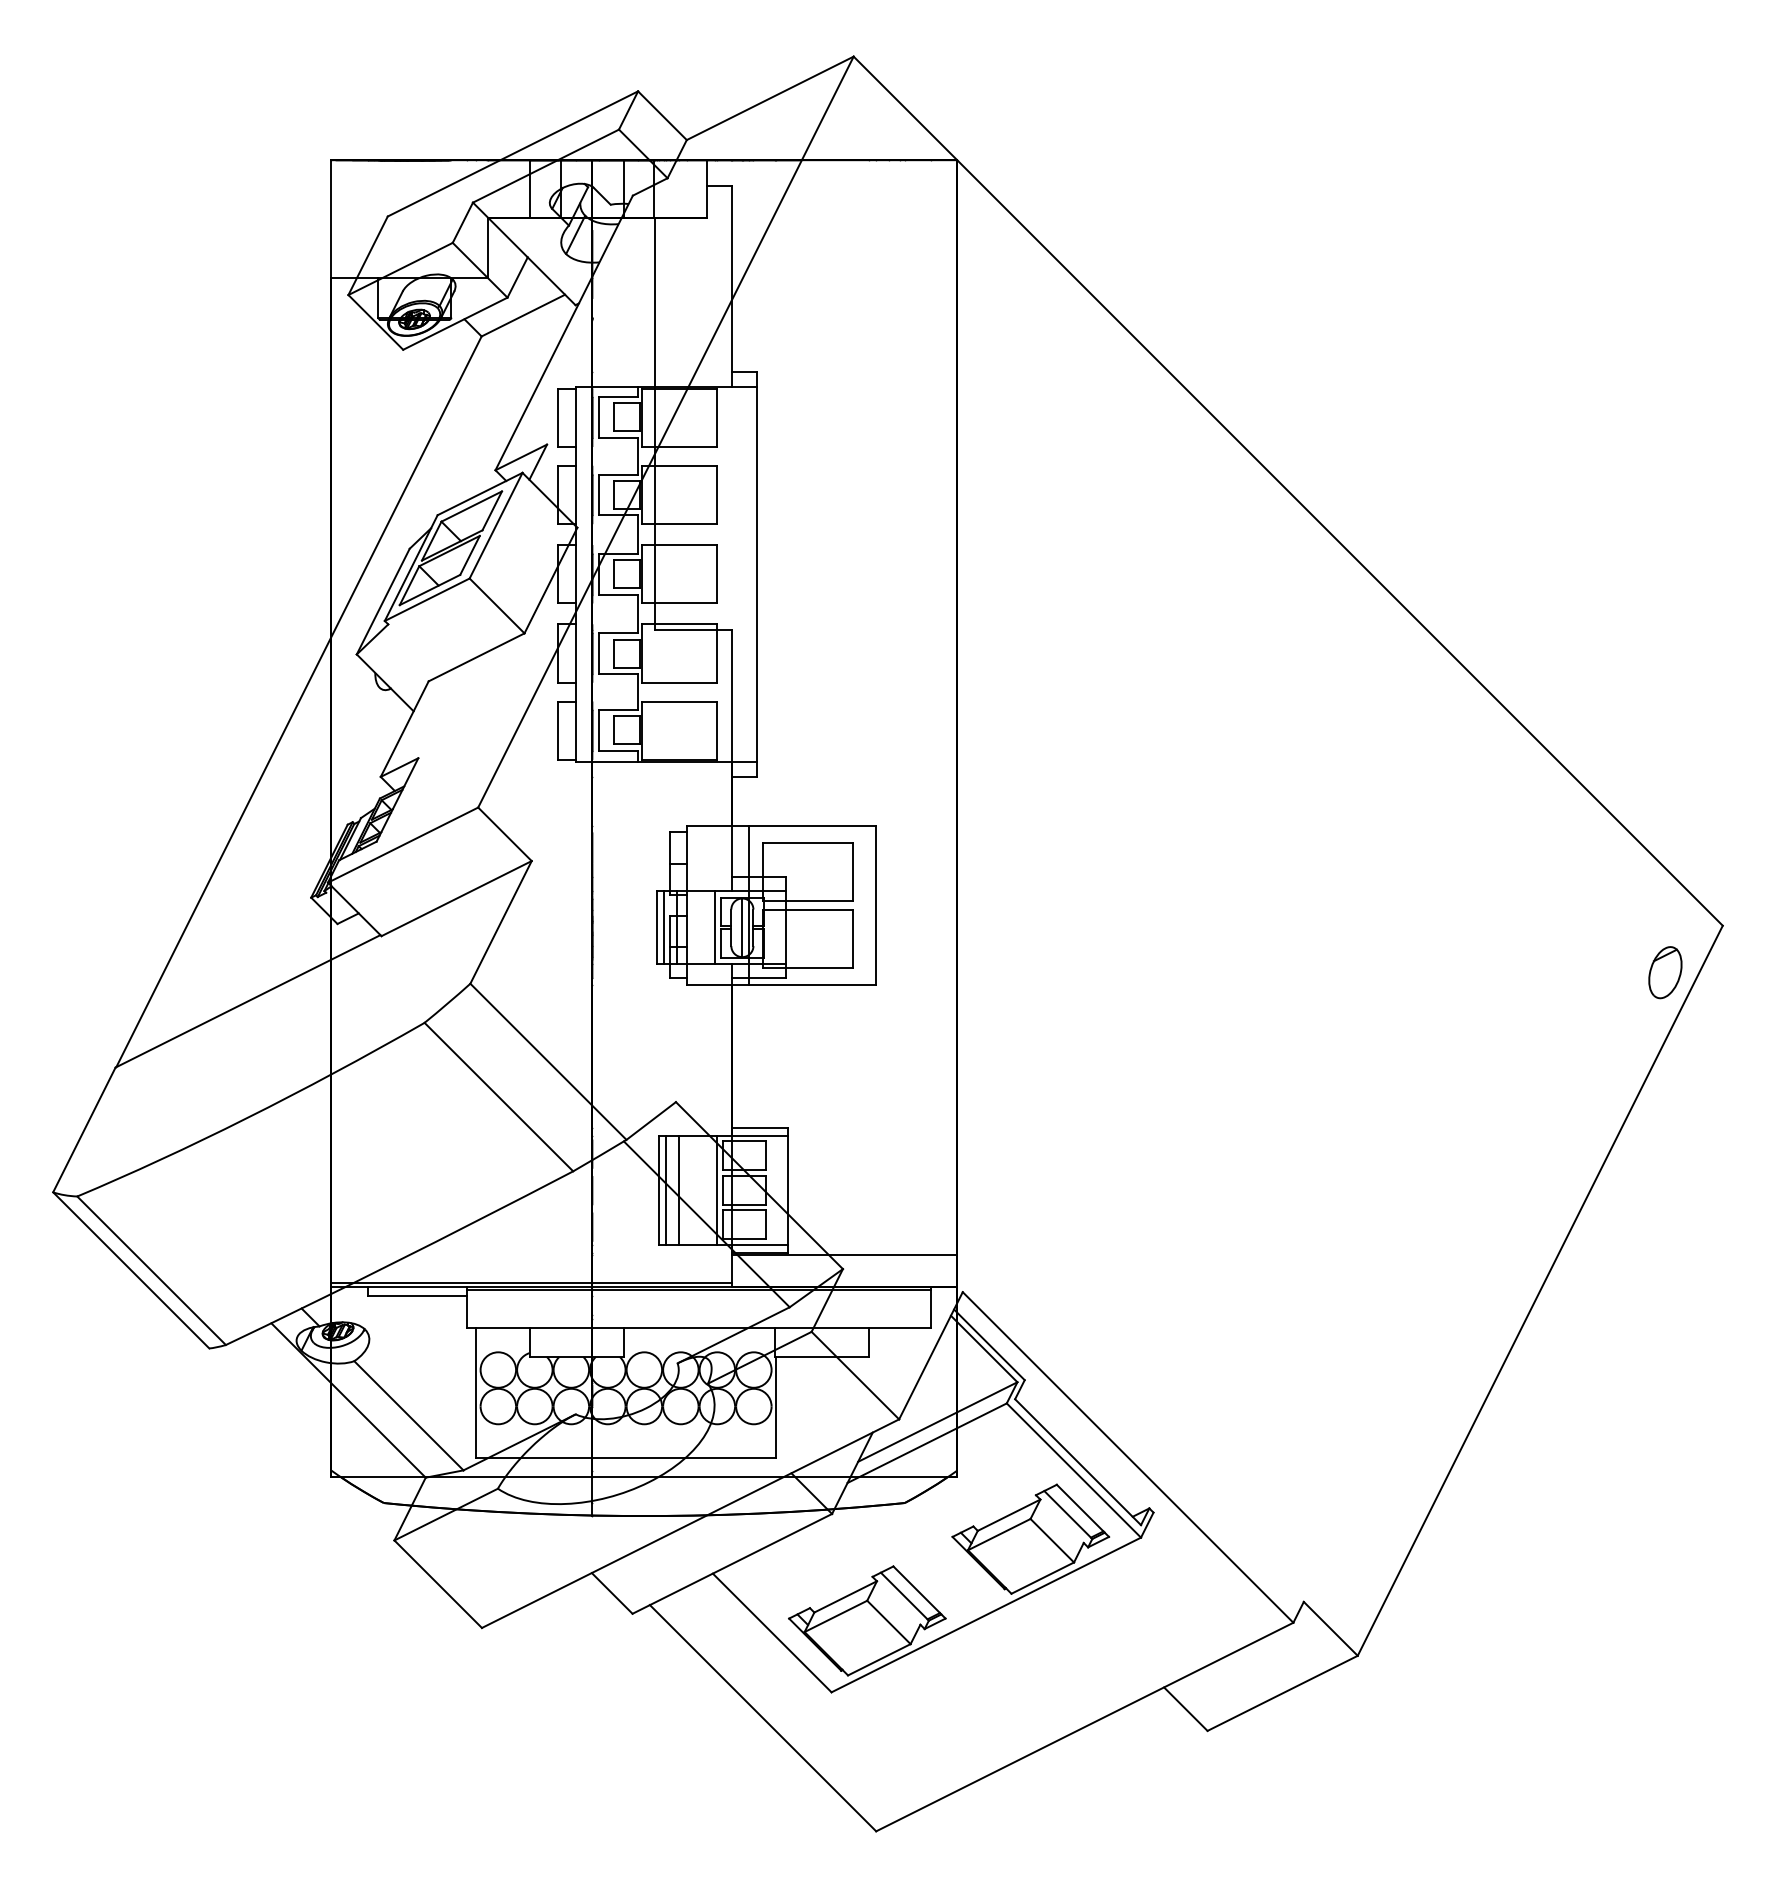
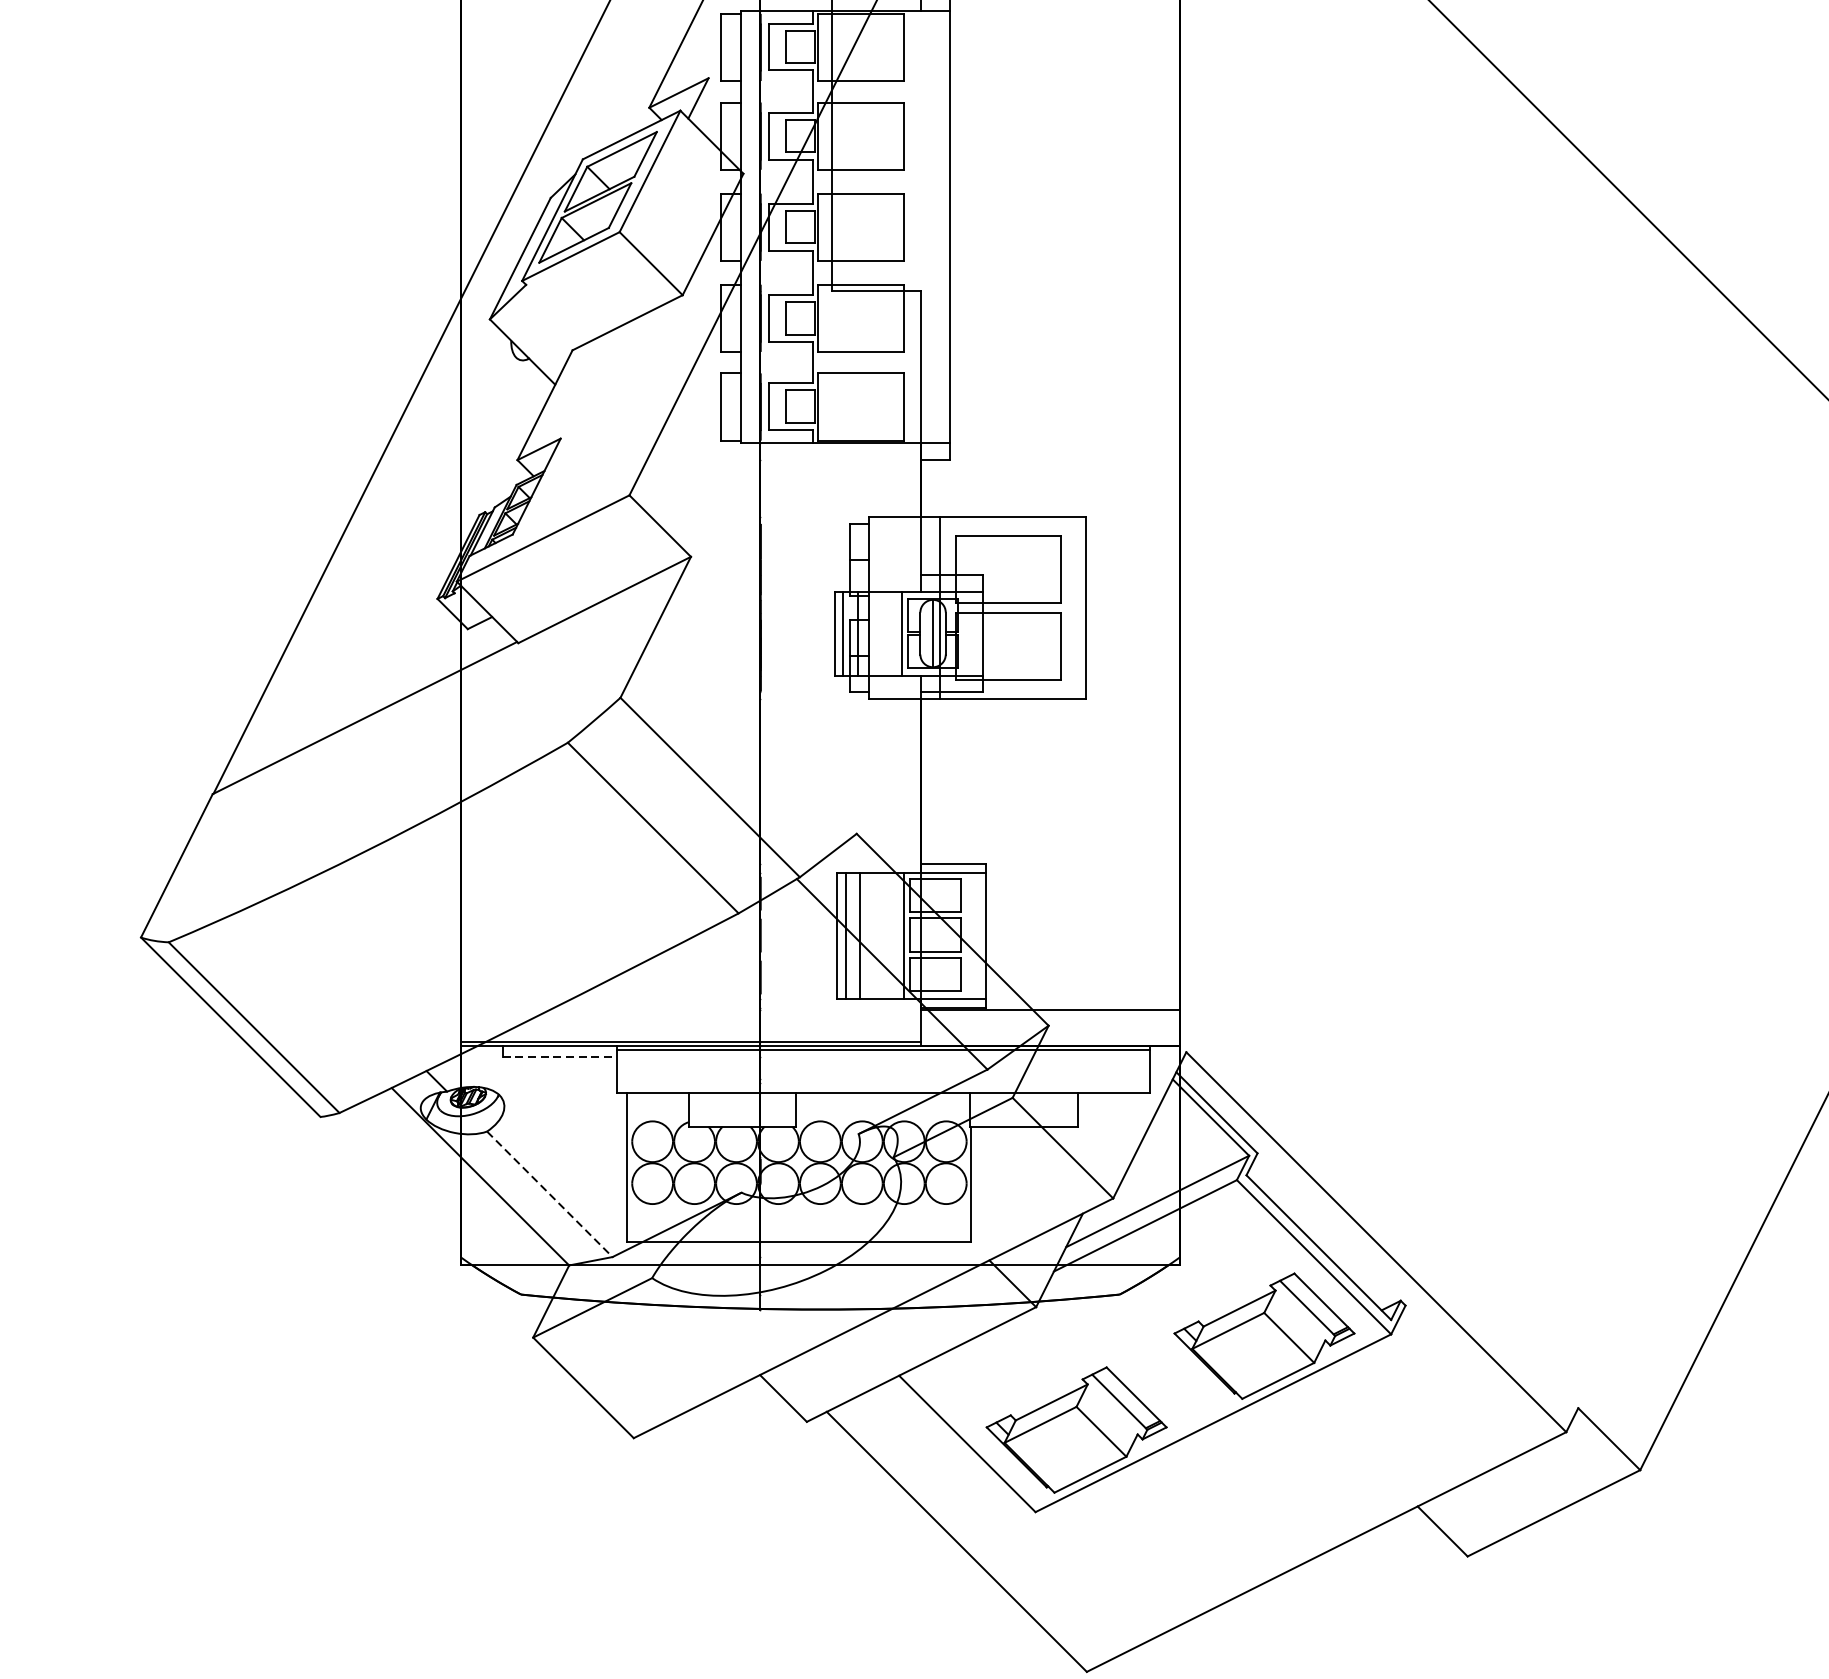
line: (417, 1296) -> (559, 1057), solid -> dashed
line: (409, 1416) -> (550, 1195), solid -> dashed

